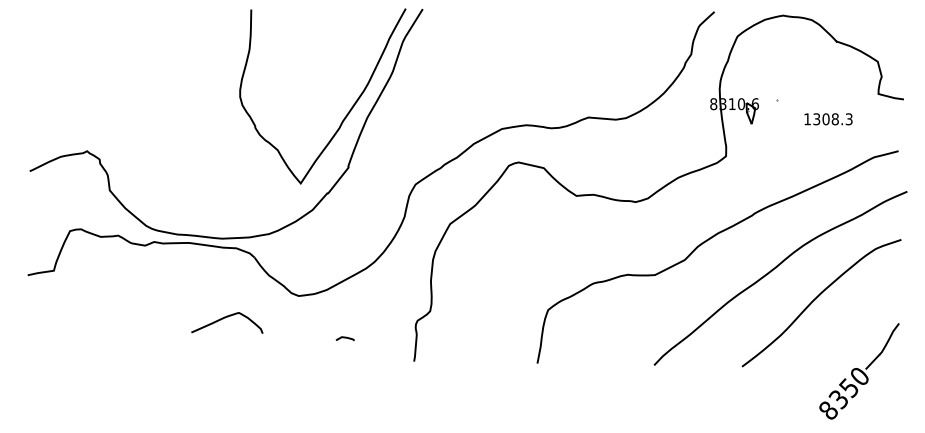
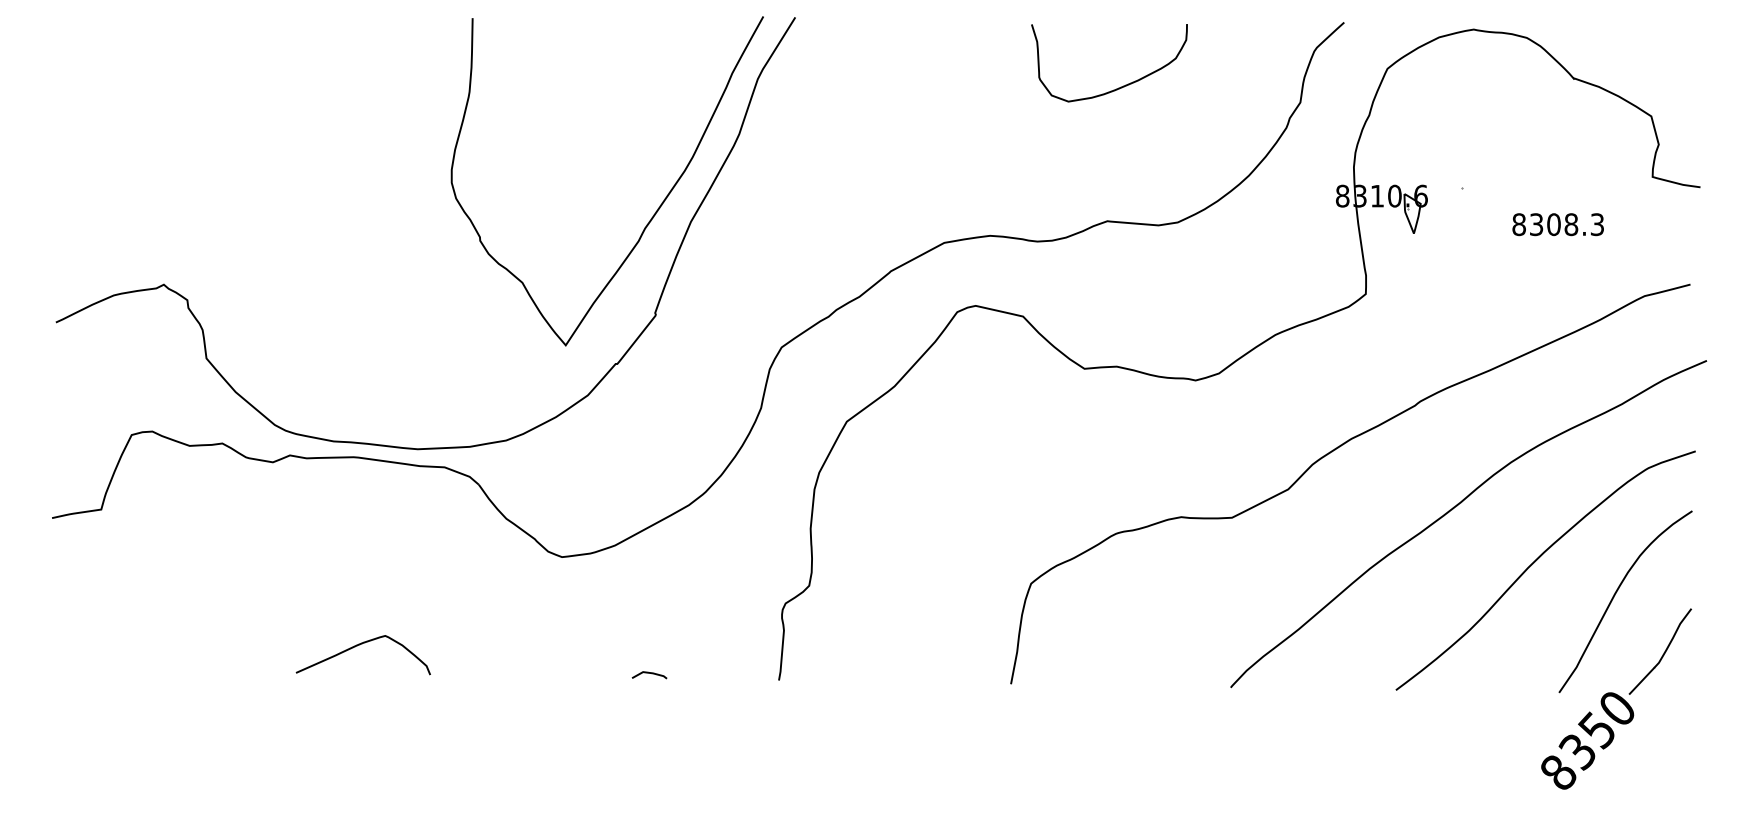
curve: (595, 45) -> (1120, 85), added
text: (807, 119) -> (1519, 225), 1308.3 -> 8308.3
curve: (859, 316) -> (1616, 595), added
curve: (225, 318) -> (360, 646), moved
line: (344, 338) -> (648, 674), moved

